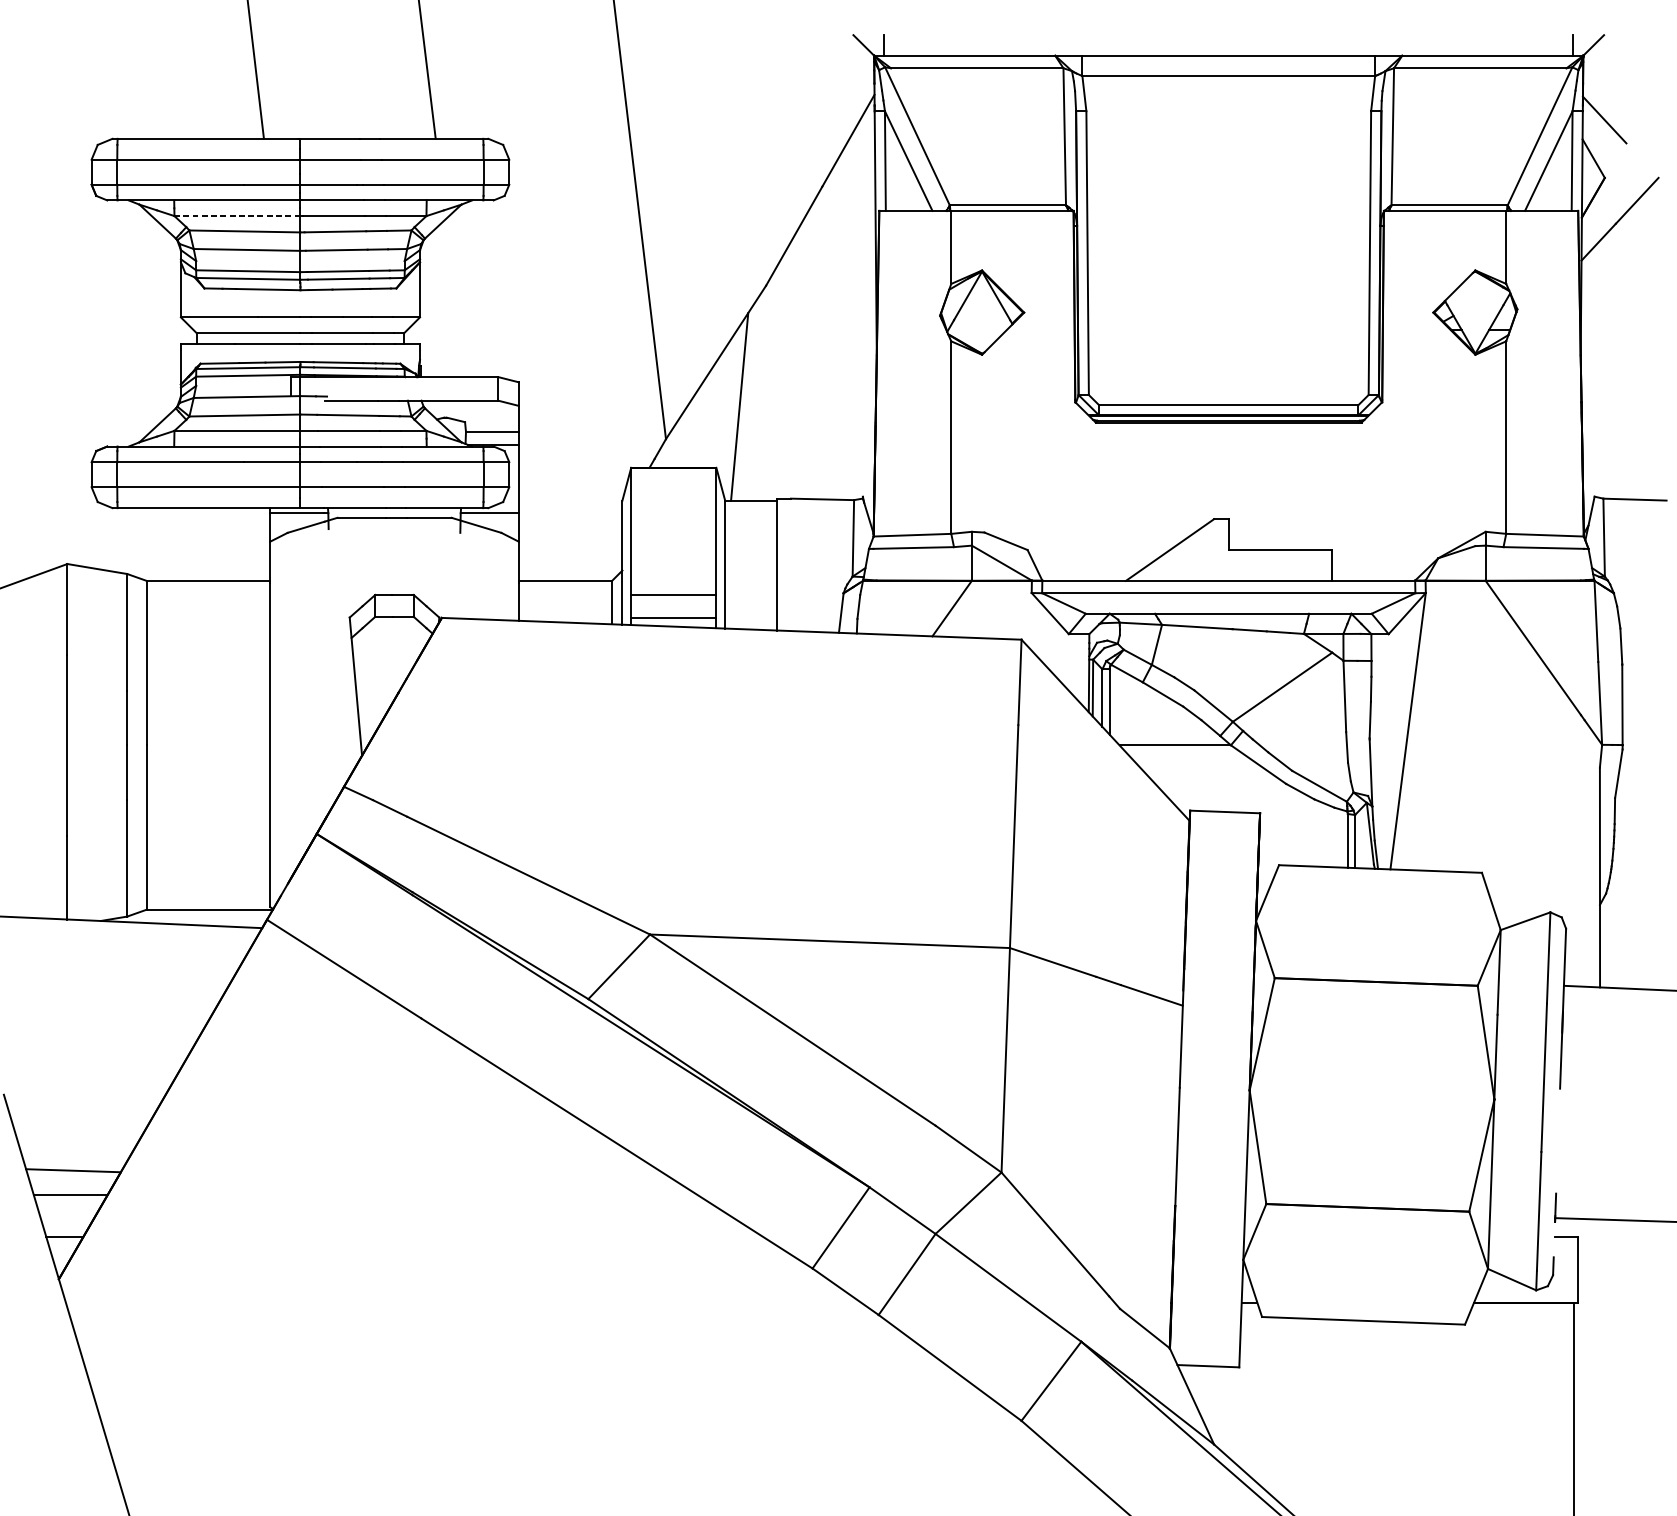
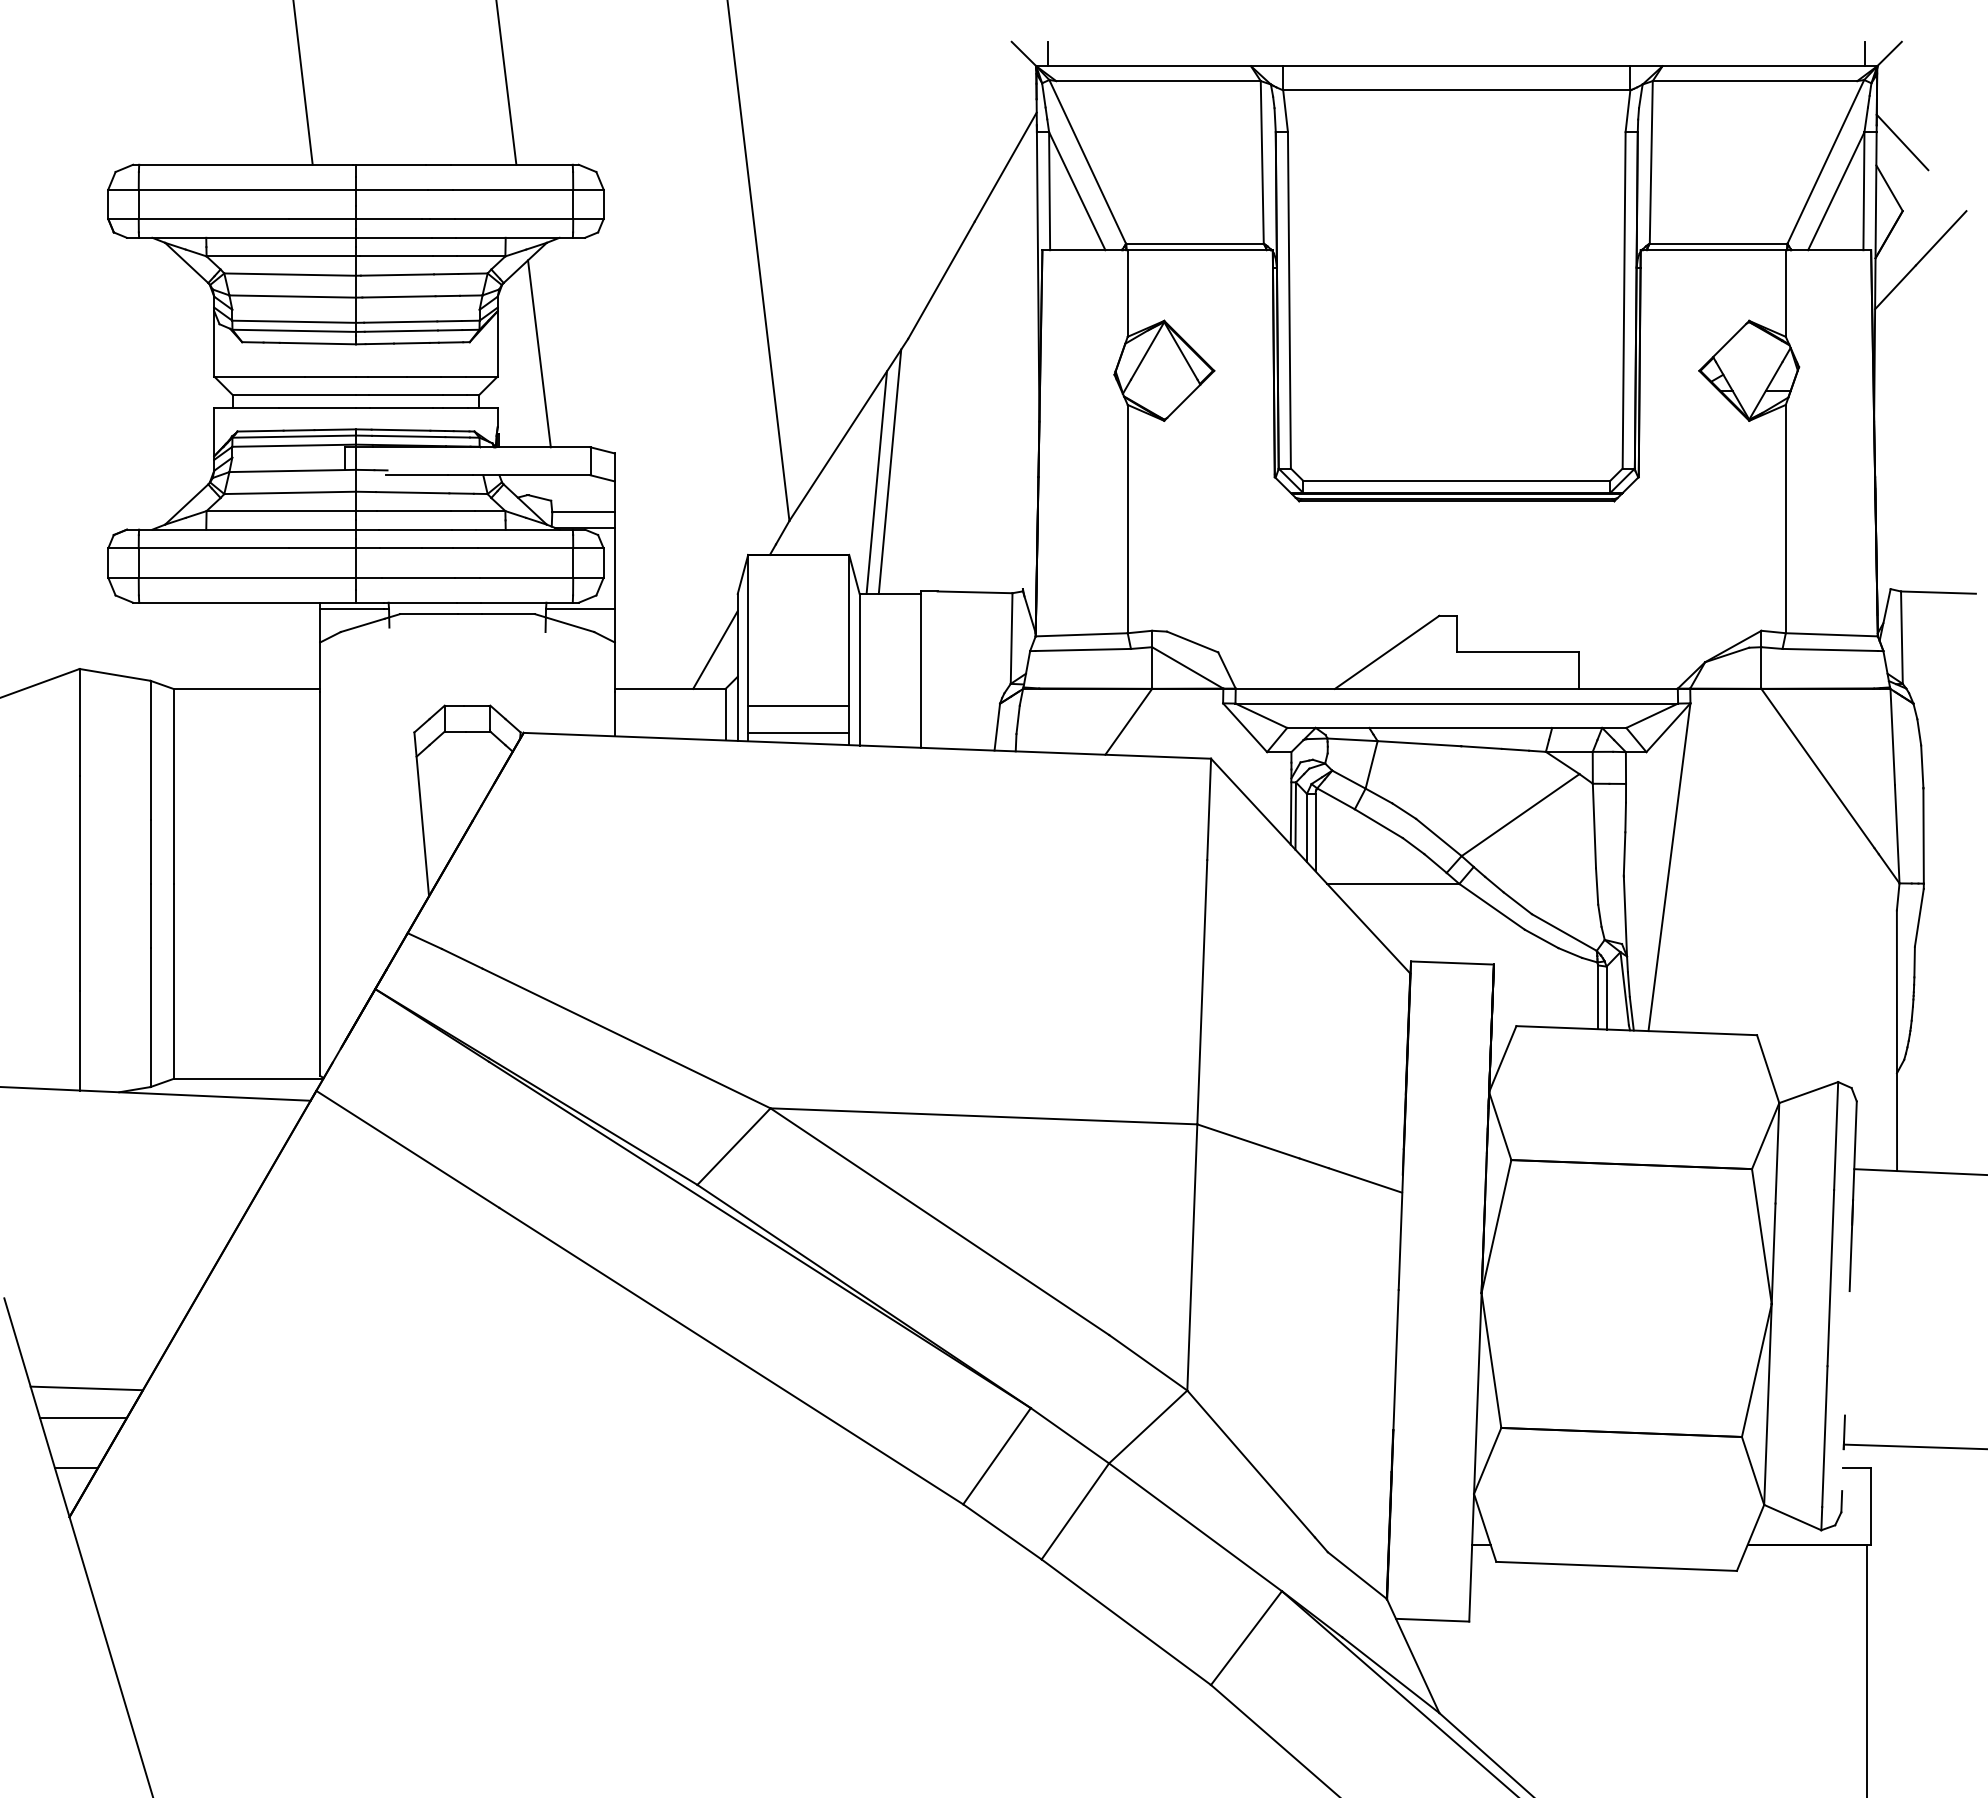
line: (237, 216) -> (281, 256), dashed -> solid
line: (455, 297) -> (539, 353), added
line: (750, 397) -> (889, 471), added
line: (603, 547) -> (715, 649), added

